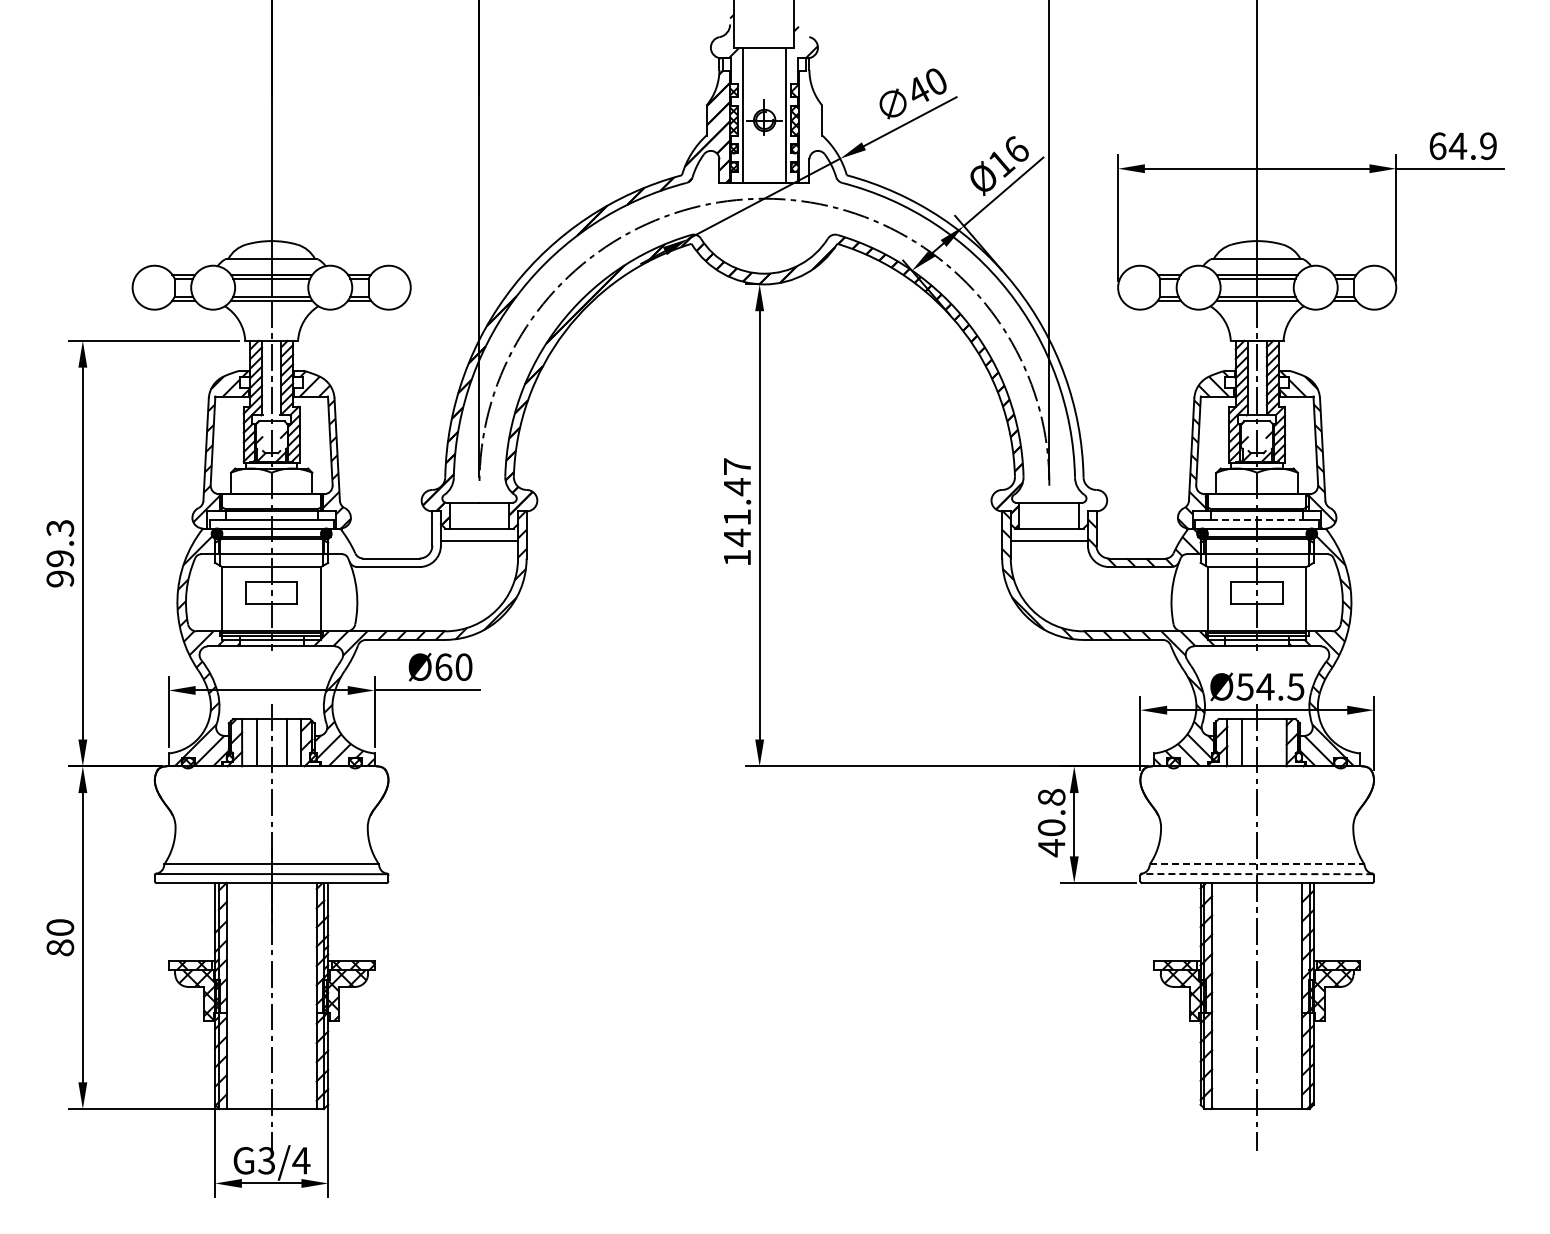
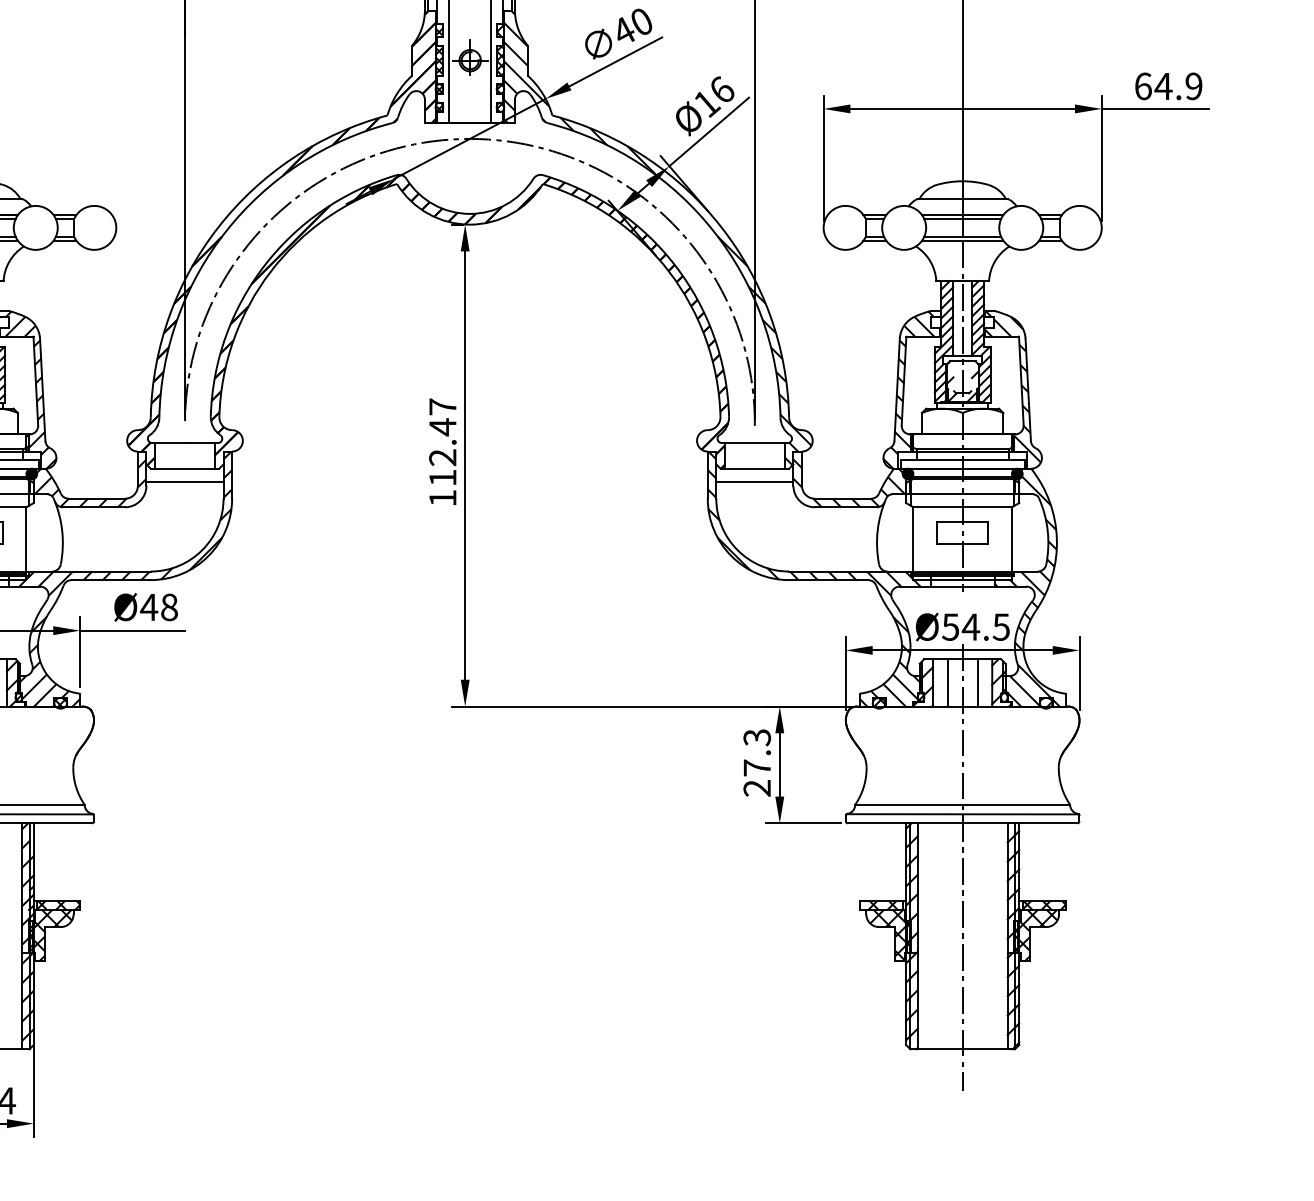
hatch: (952, 298) -> (658, 238), added
line: (1257, 519) -> (963, 459), dashed -> solid
text: (736, 527) -> (442, 467), 141.47 -> 112.47
hatch: (384, 543) -> (90, 483), added
text: (453, 666) -> (159, 606), Ø60 -> Ø48
line: (1272, 742) -> (978, 682), added
text: (1051, 823) -> (757, 763), 40.8 -> 27.3
line: (1257, 864) -> (963, 804), dashed -> solid
line: (1256, 874) -> (962, 814), dashed -> solid

